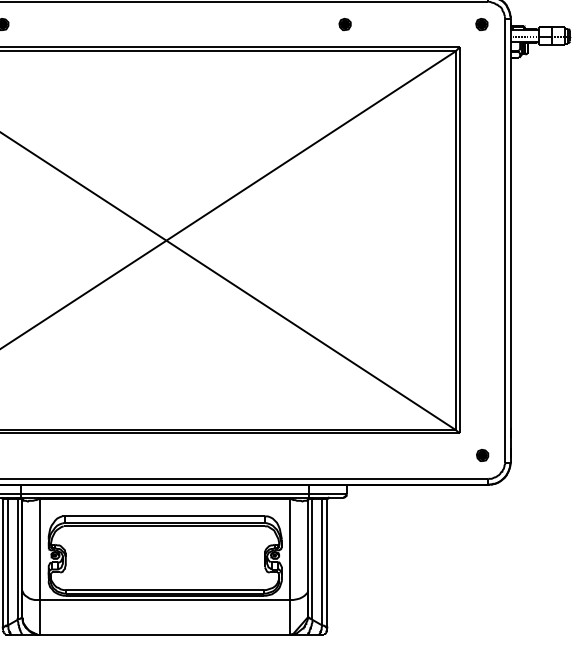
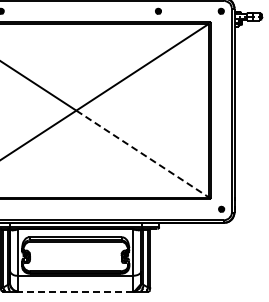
line: (312, 336) -> (143, 154), solid -> dashed
line: (164, 634) -> (75, 291), solid -> dashed

